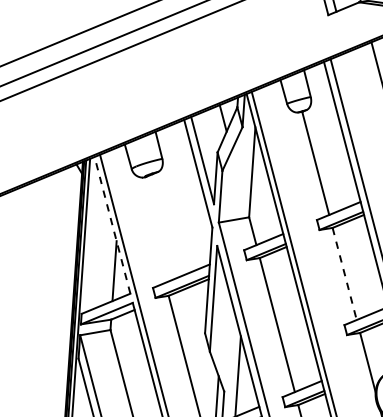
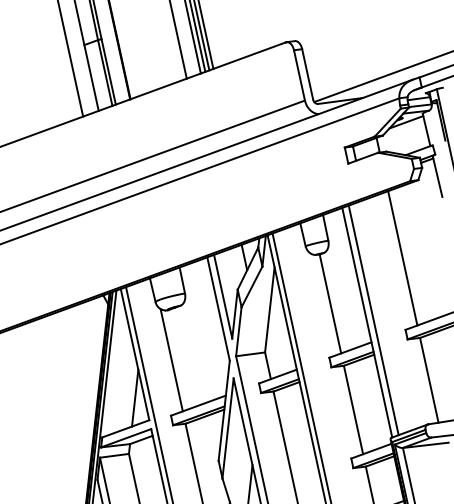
line: (111, 225) -> (134, 354), dashed -> solid
line: (151, 228) -> (171, 359), added
line: (344, 274) -> (353, 410), dashed -> solid

